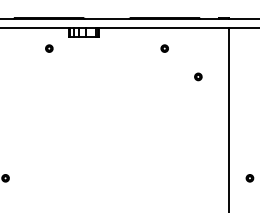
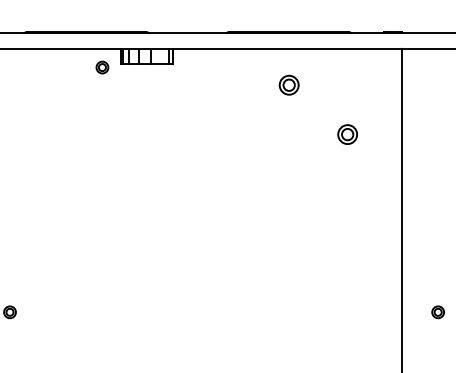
part: (49, 48) -> (102, 67), moved
part: (164, 48) -> (288, 84), size x1.6
part: (198, 76) -> (348, 133), size x1.6

